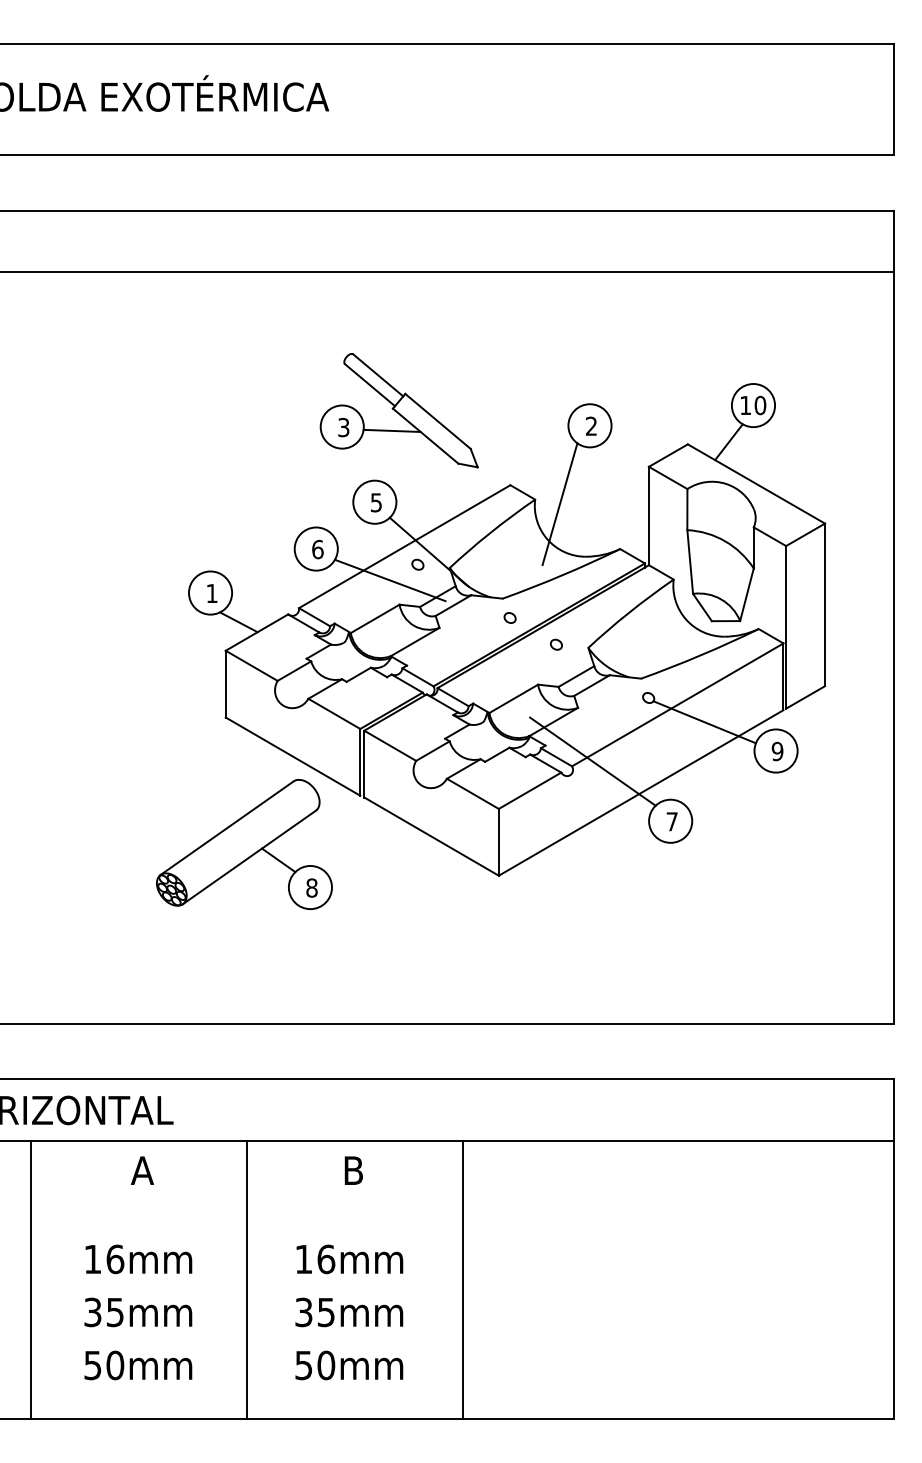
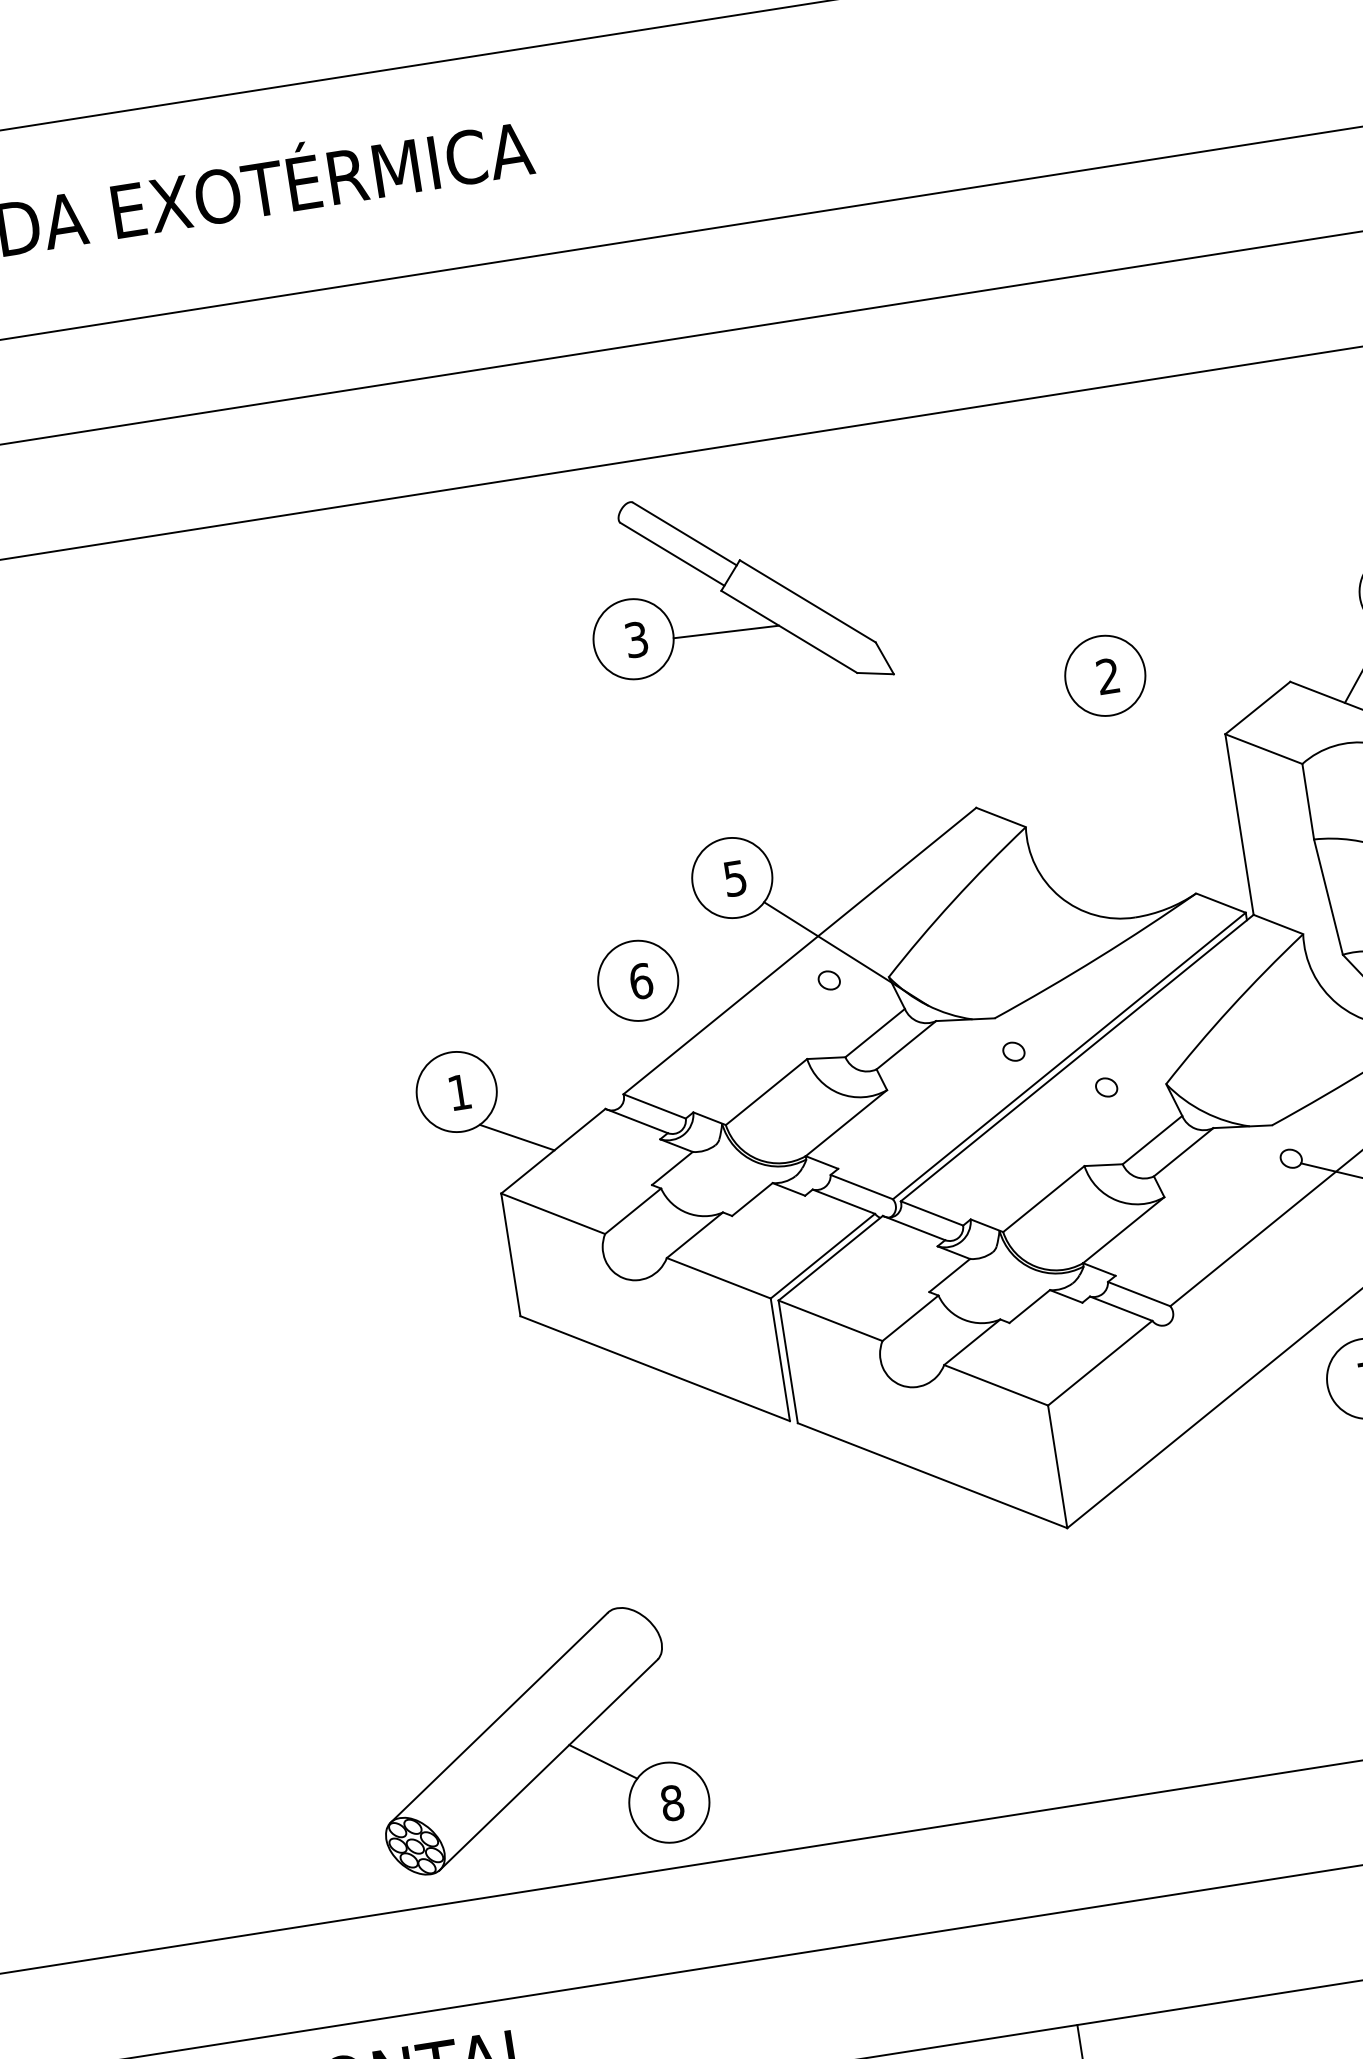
part: (398, 410) -> (732, 592), moved
line: (559, 504) -> (1071, 829), removed
line: (389, 580) -> (781, 1017), removed
line: (592, 761) -> (1206, 1291), removed
part: (244, 844) -> (535, 1742), moved

